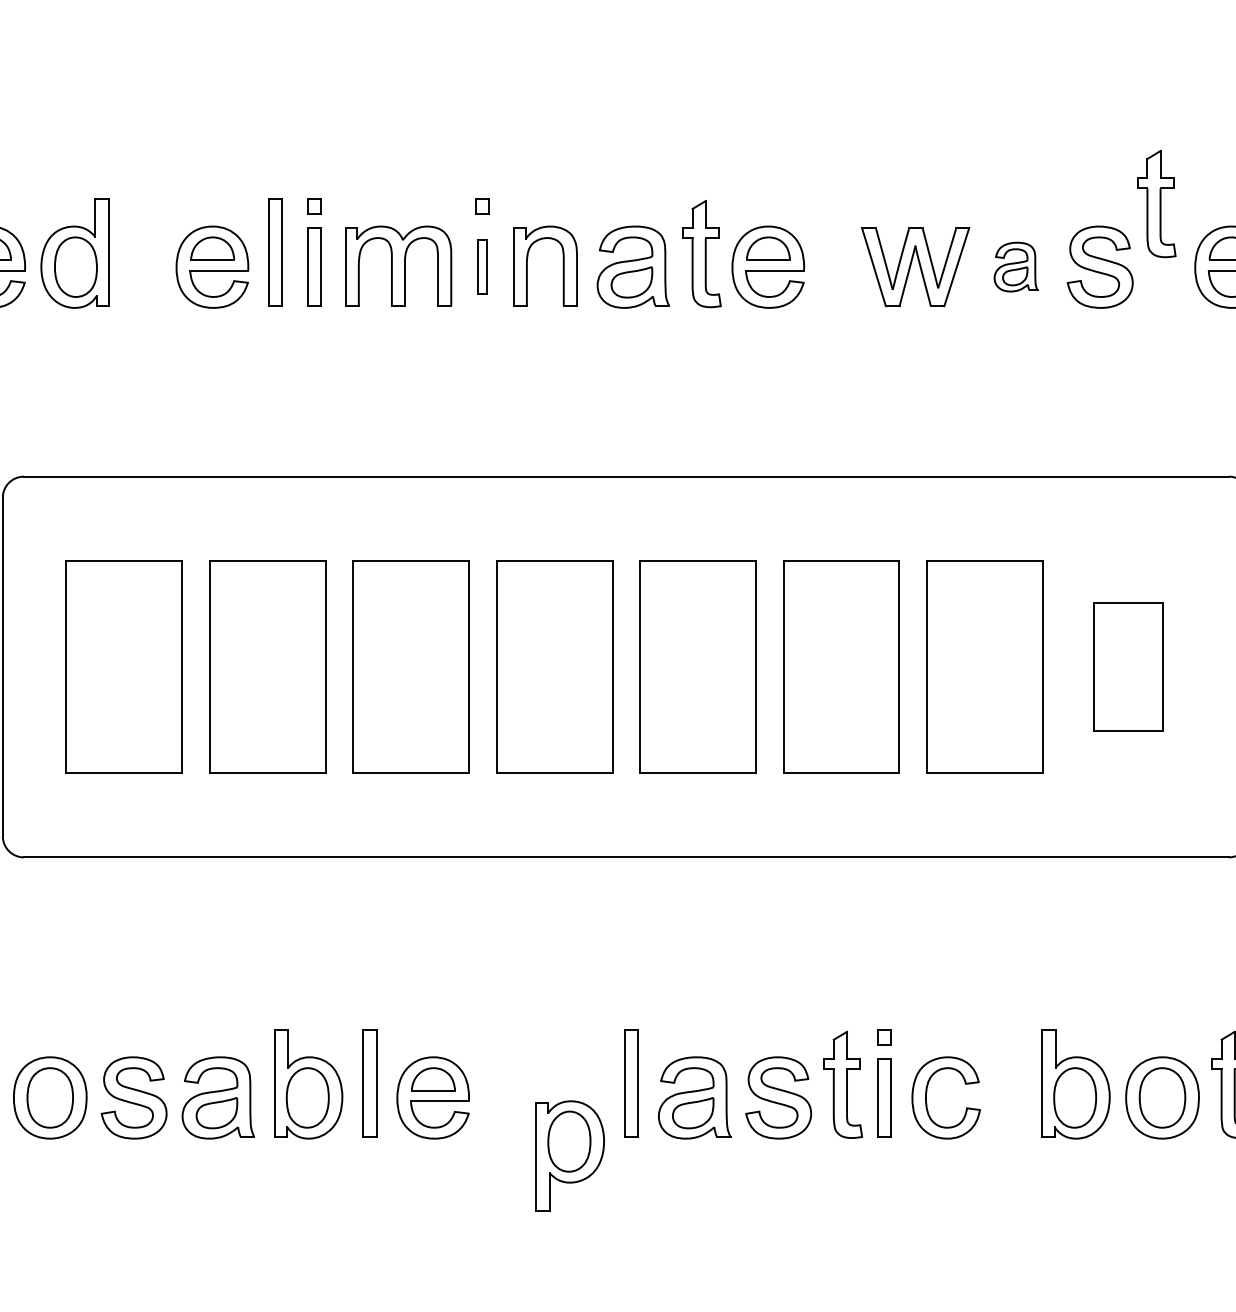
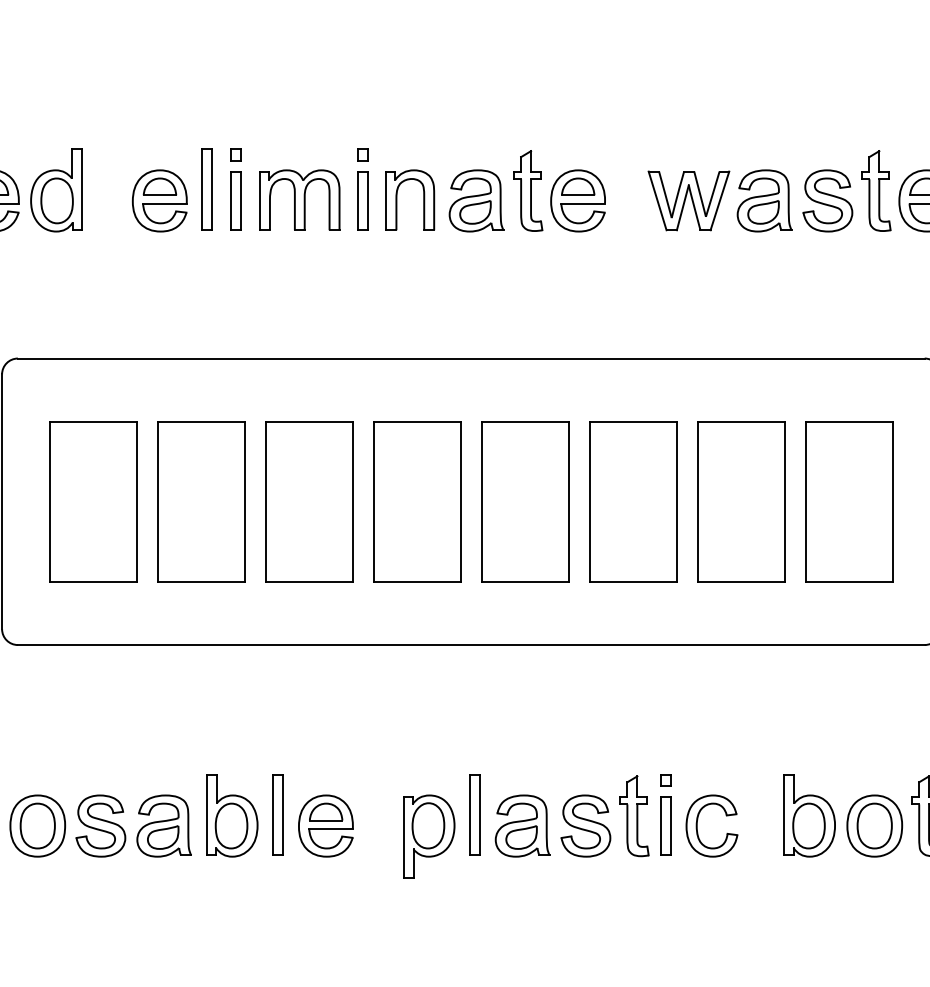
part: (1156, 204) -> (876, 191), moved
part: (482, 266) -> (363, 200), size x1.43
part: (1015, 266) -> (764, 200), size x1.67
part: (1128, 666) -> (849, 501), size x1.67
part: (569, 1155) -> (428, 836), moved

